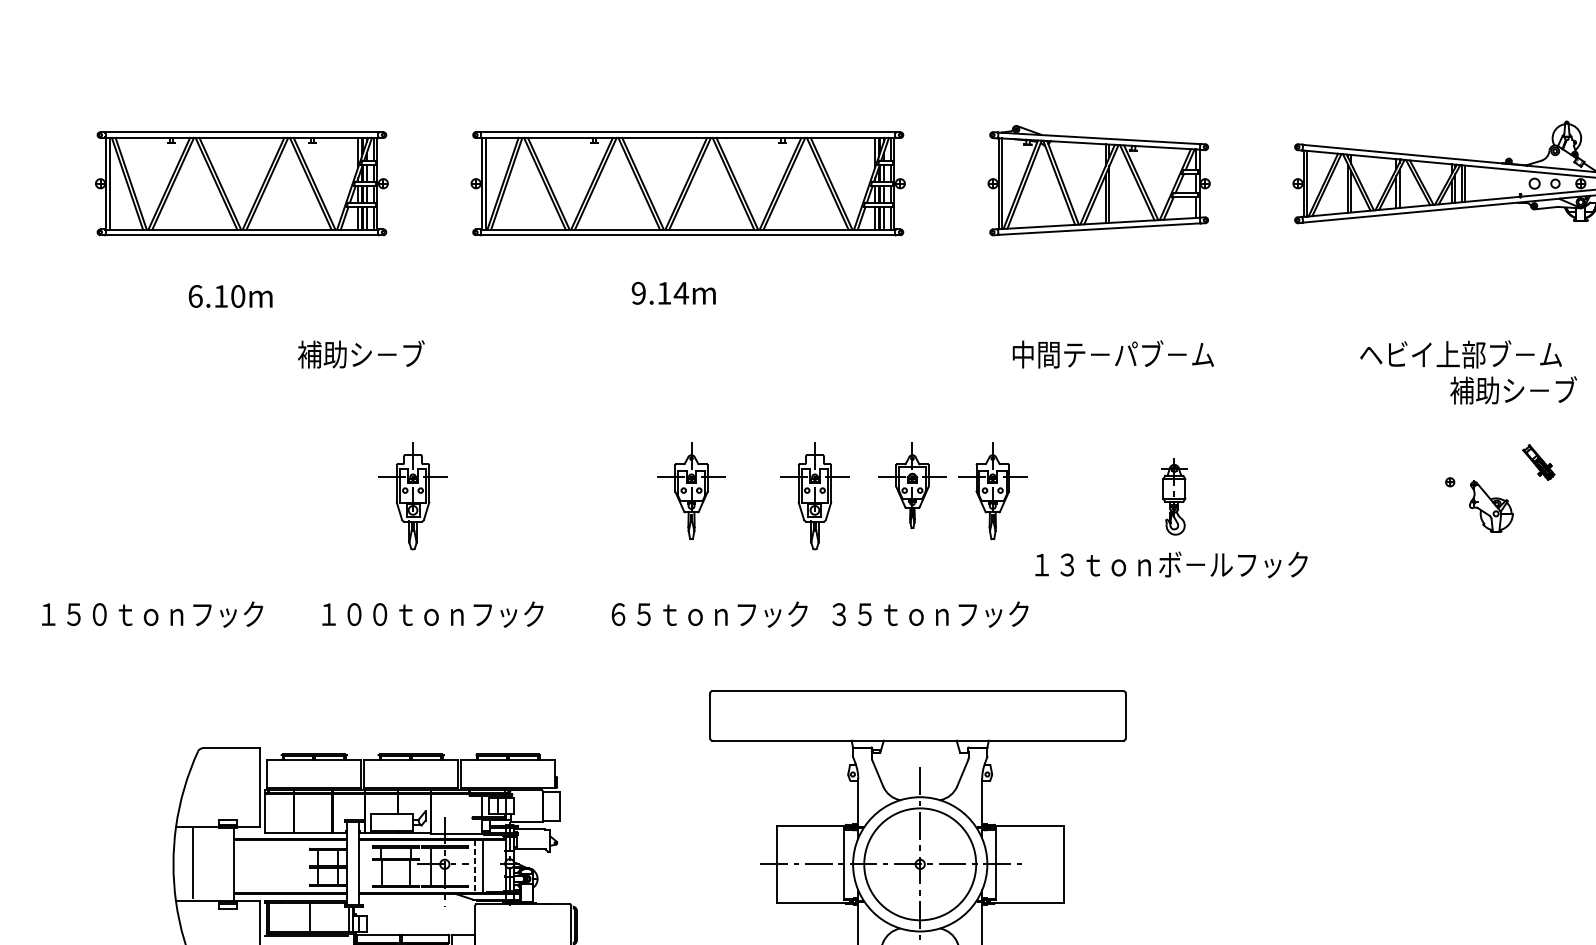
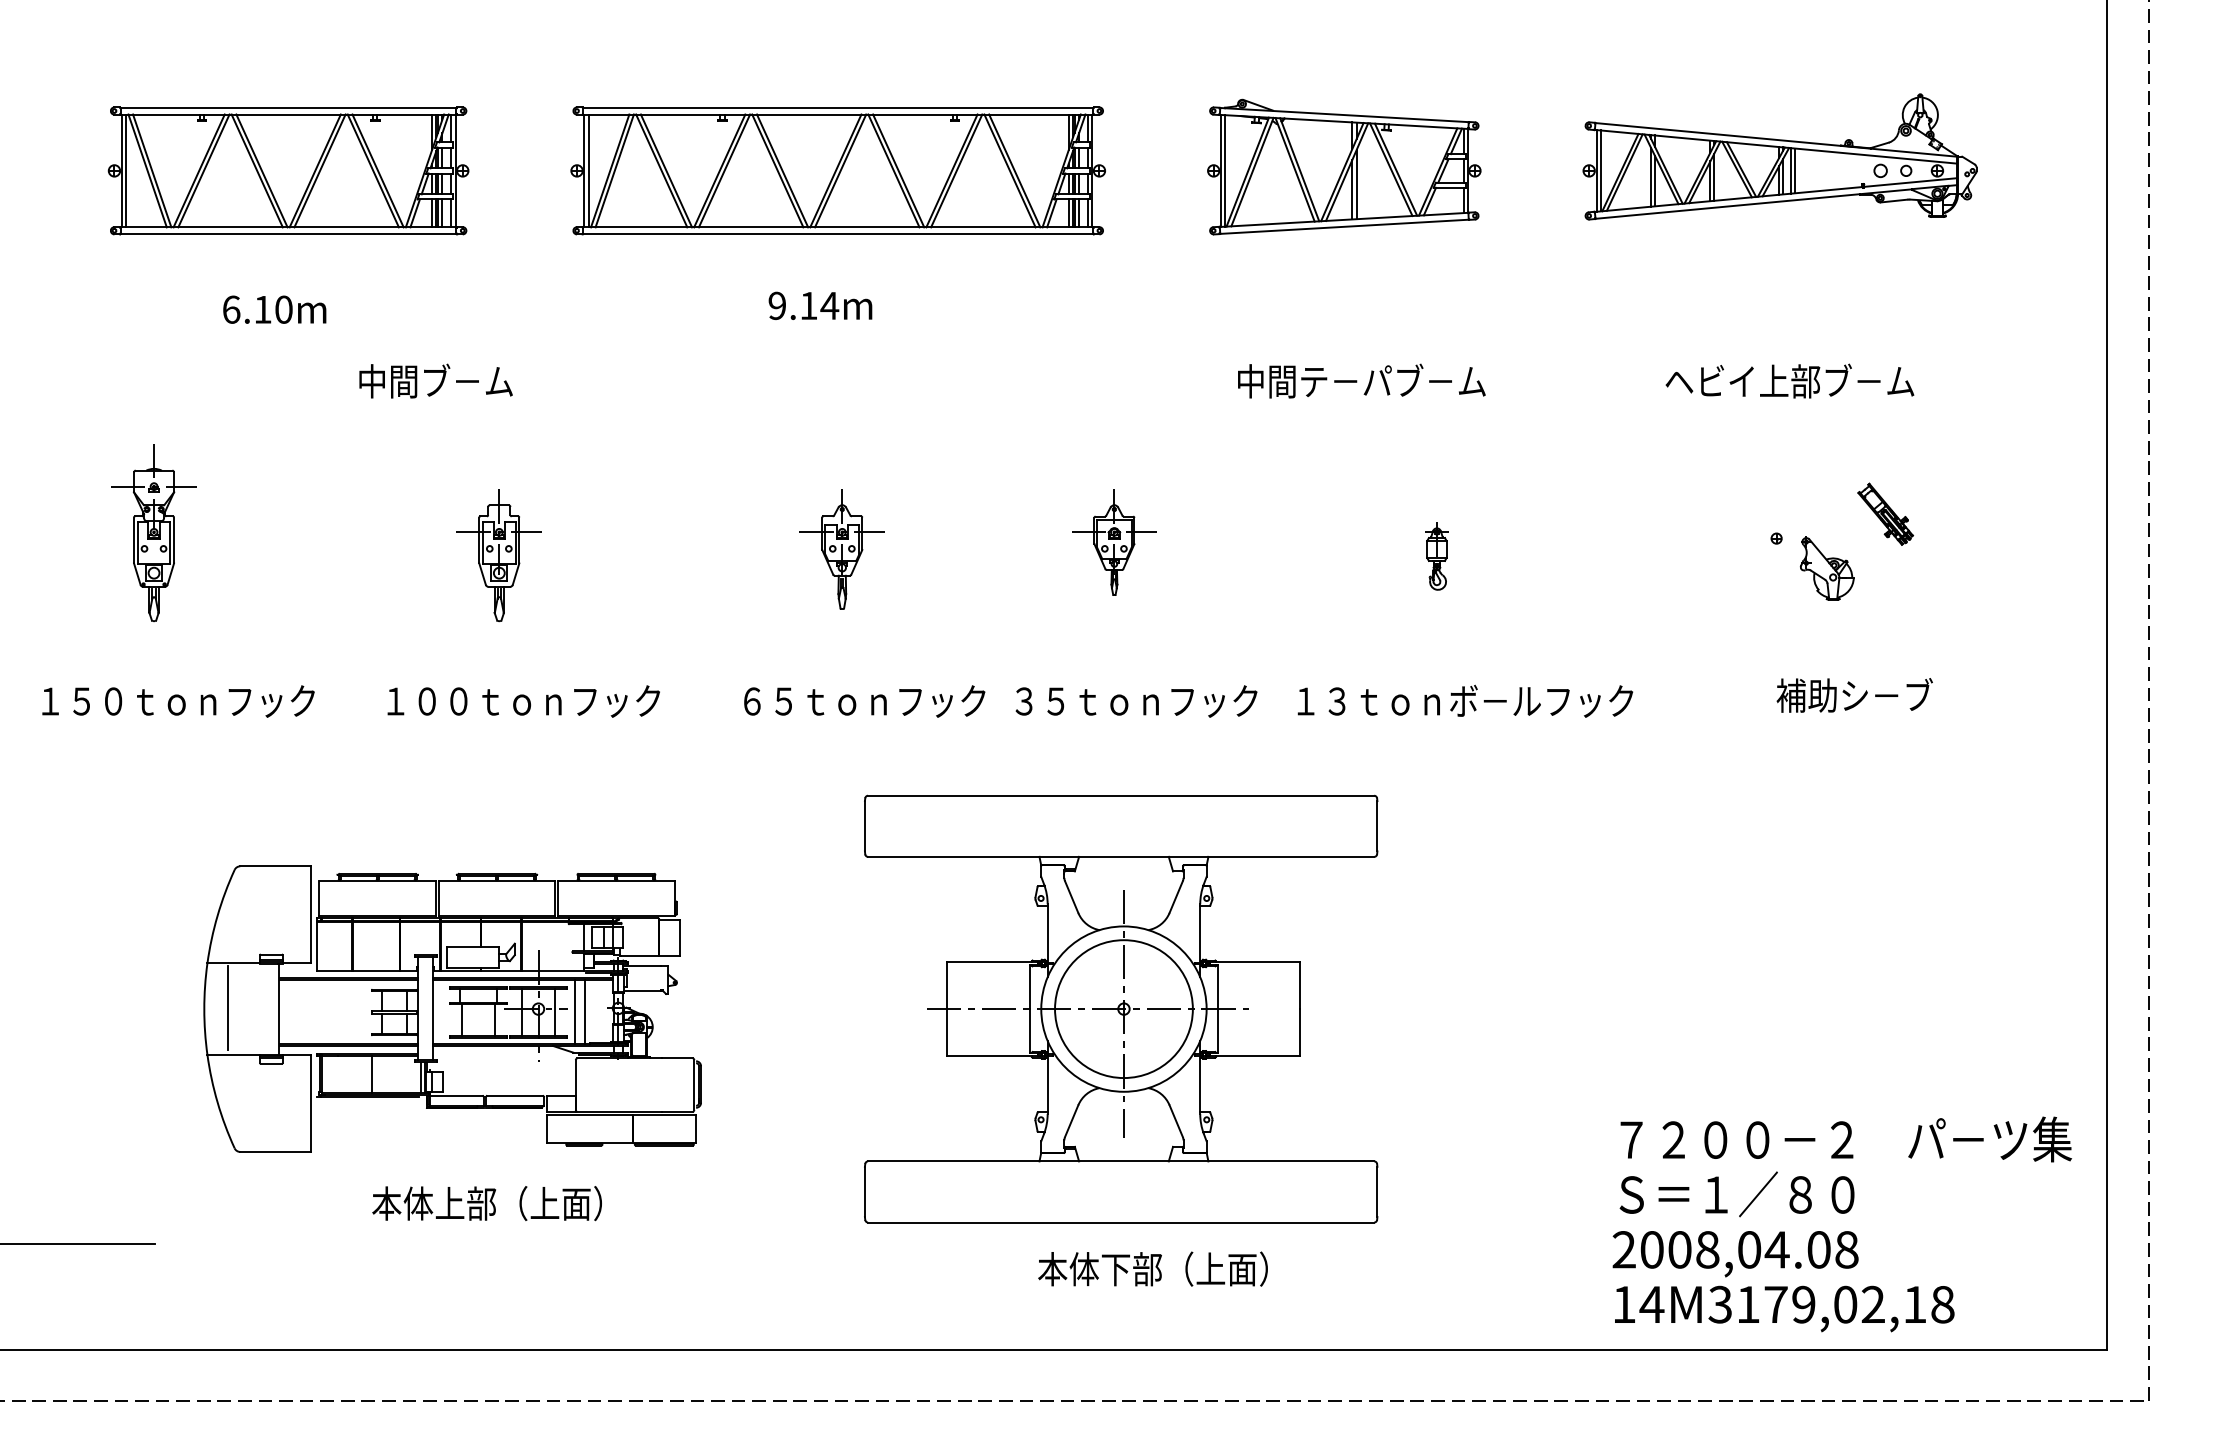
text: (361, 353) -> (435, 380), 補助シ－ブ -> 中間ブ－ム
text: (1513, 390) -> (1854, 695), moved
part: (1538, 461) -> (1885, 513), size x1.43
part: (132, 478) -> (153, 533), added
part: (992, 491) -> (1212, 549), removed
part: (814, 496) -> (993, 555), removed
part: (1174, 496) -> (1436, 556), size x0.71
text: (1171, 564) -> (1465, 700), moved
line: (458, 867) -> (555, 1012), added
line: (474, 867) -> (575, 1012), dashed -> solid

